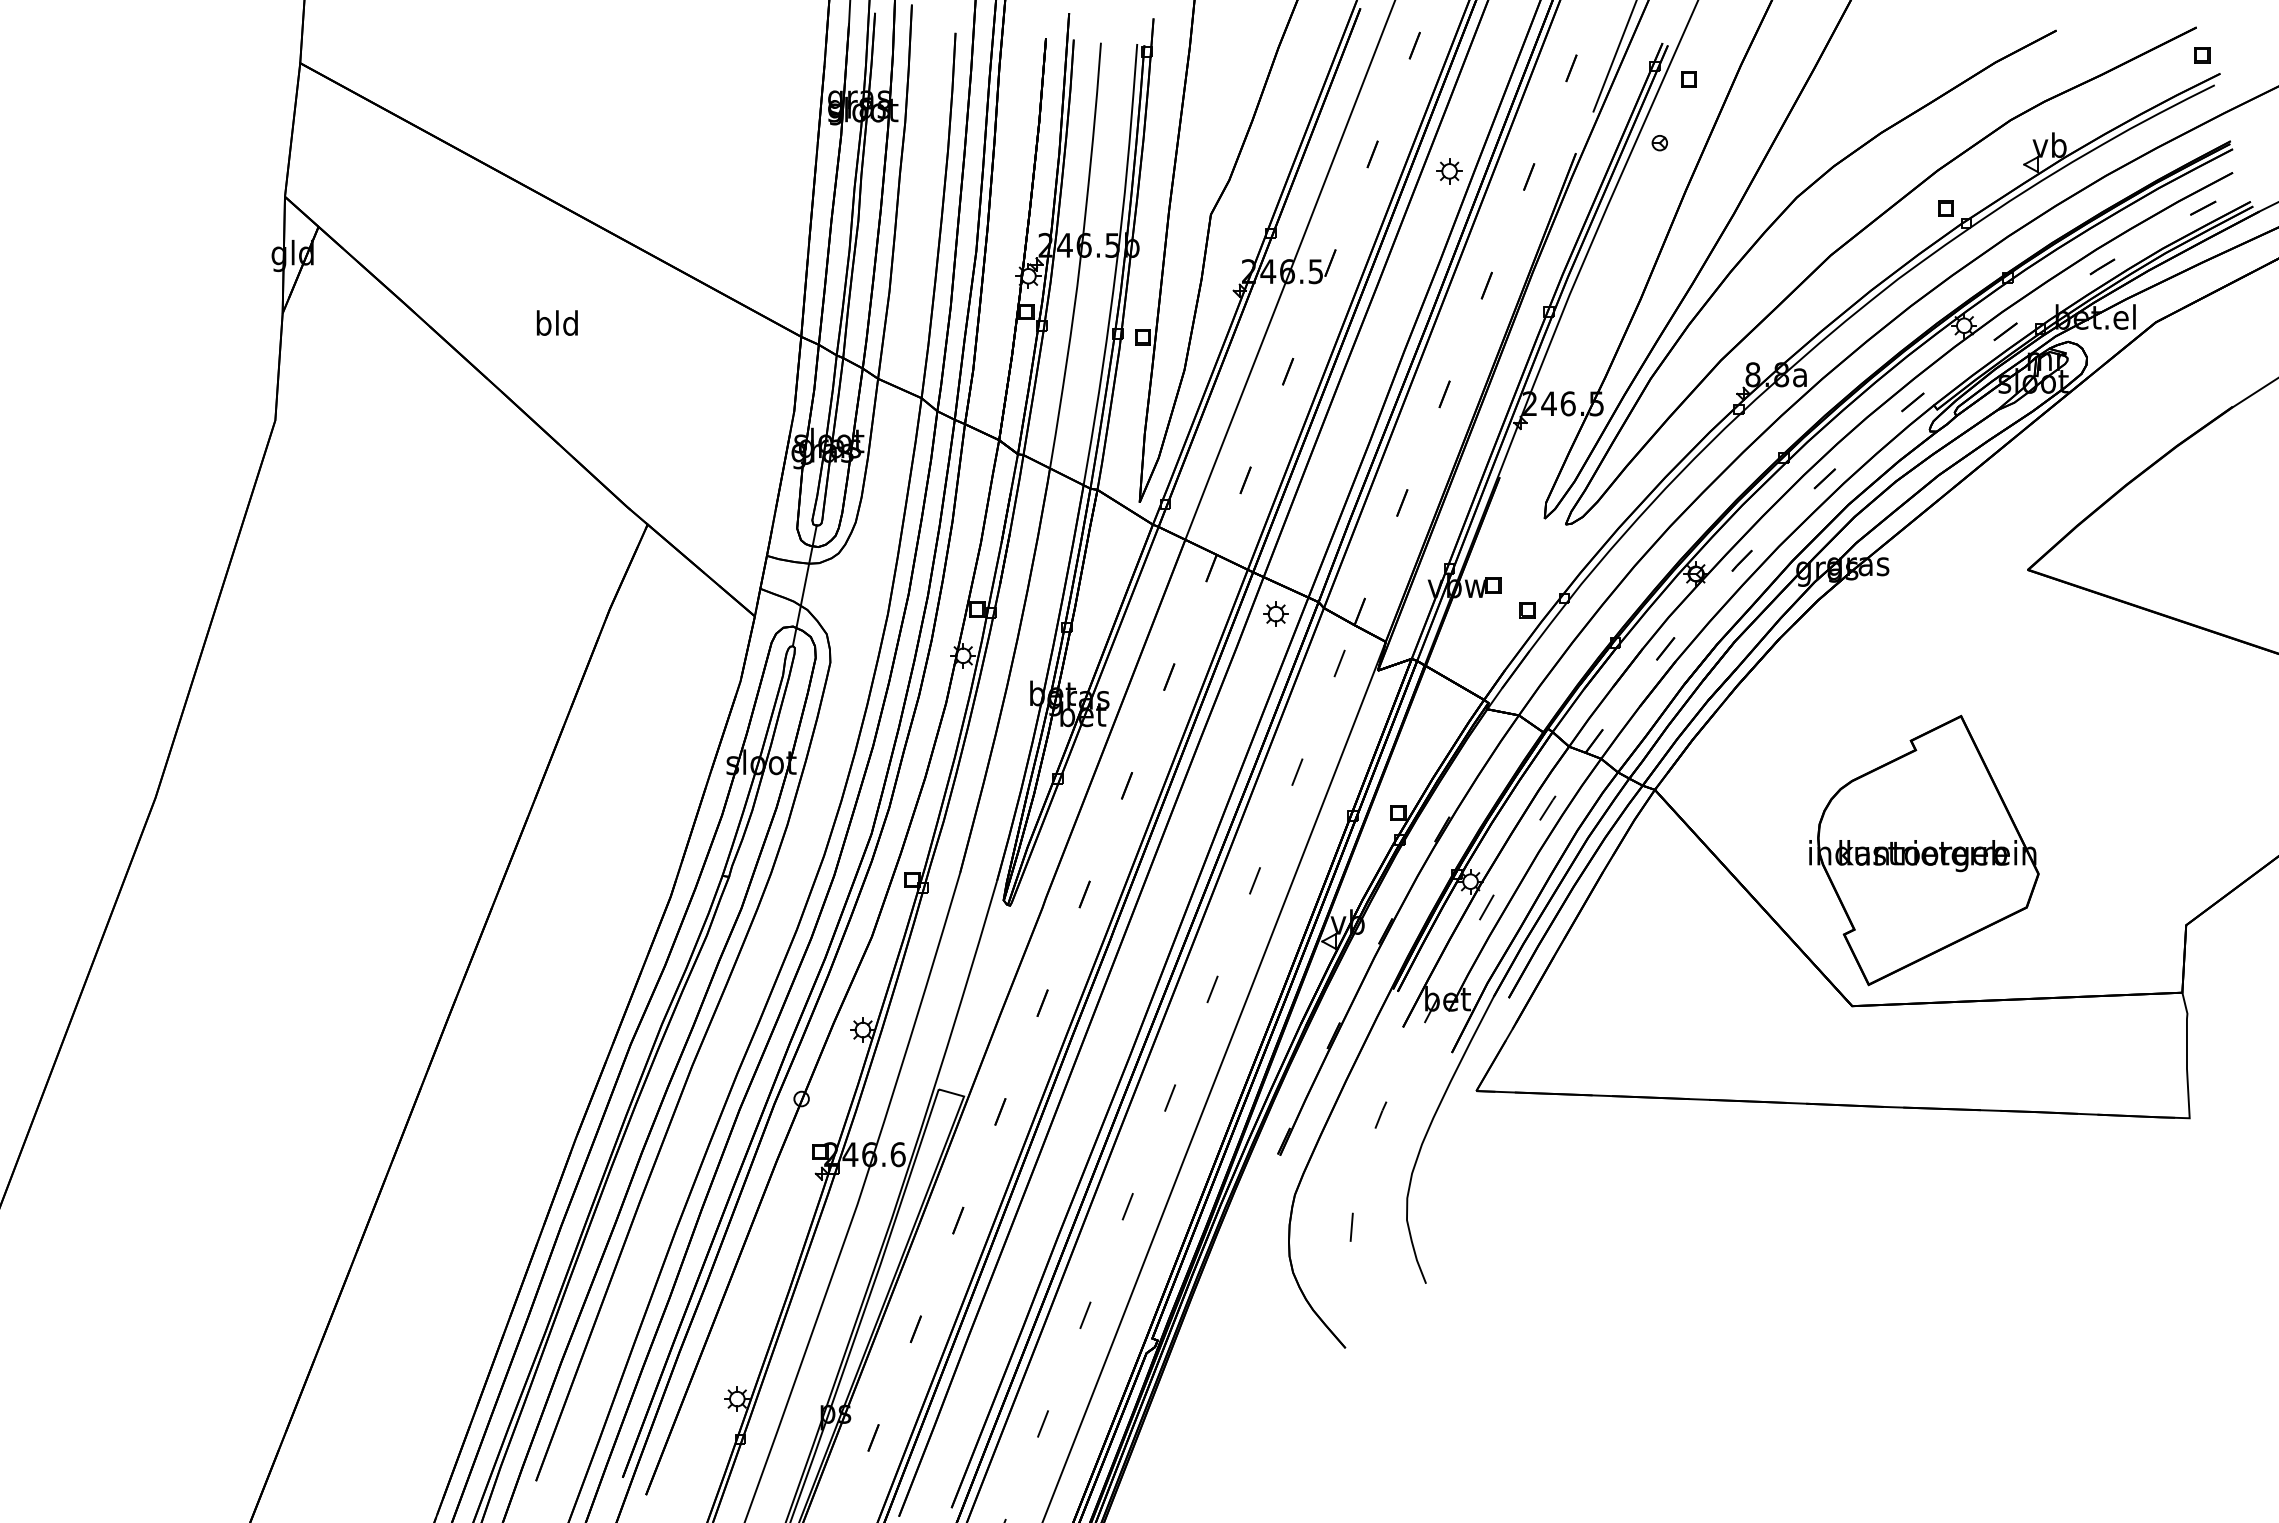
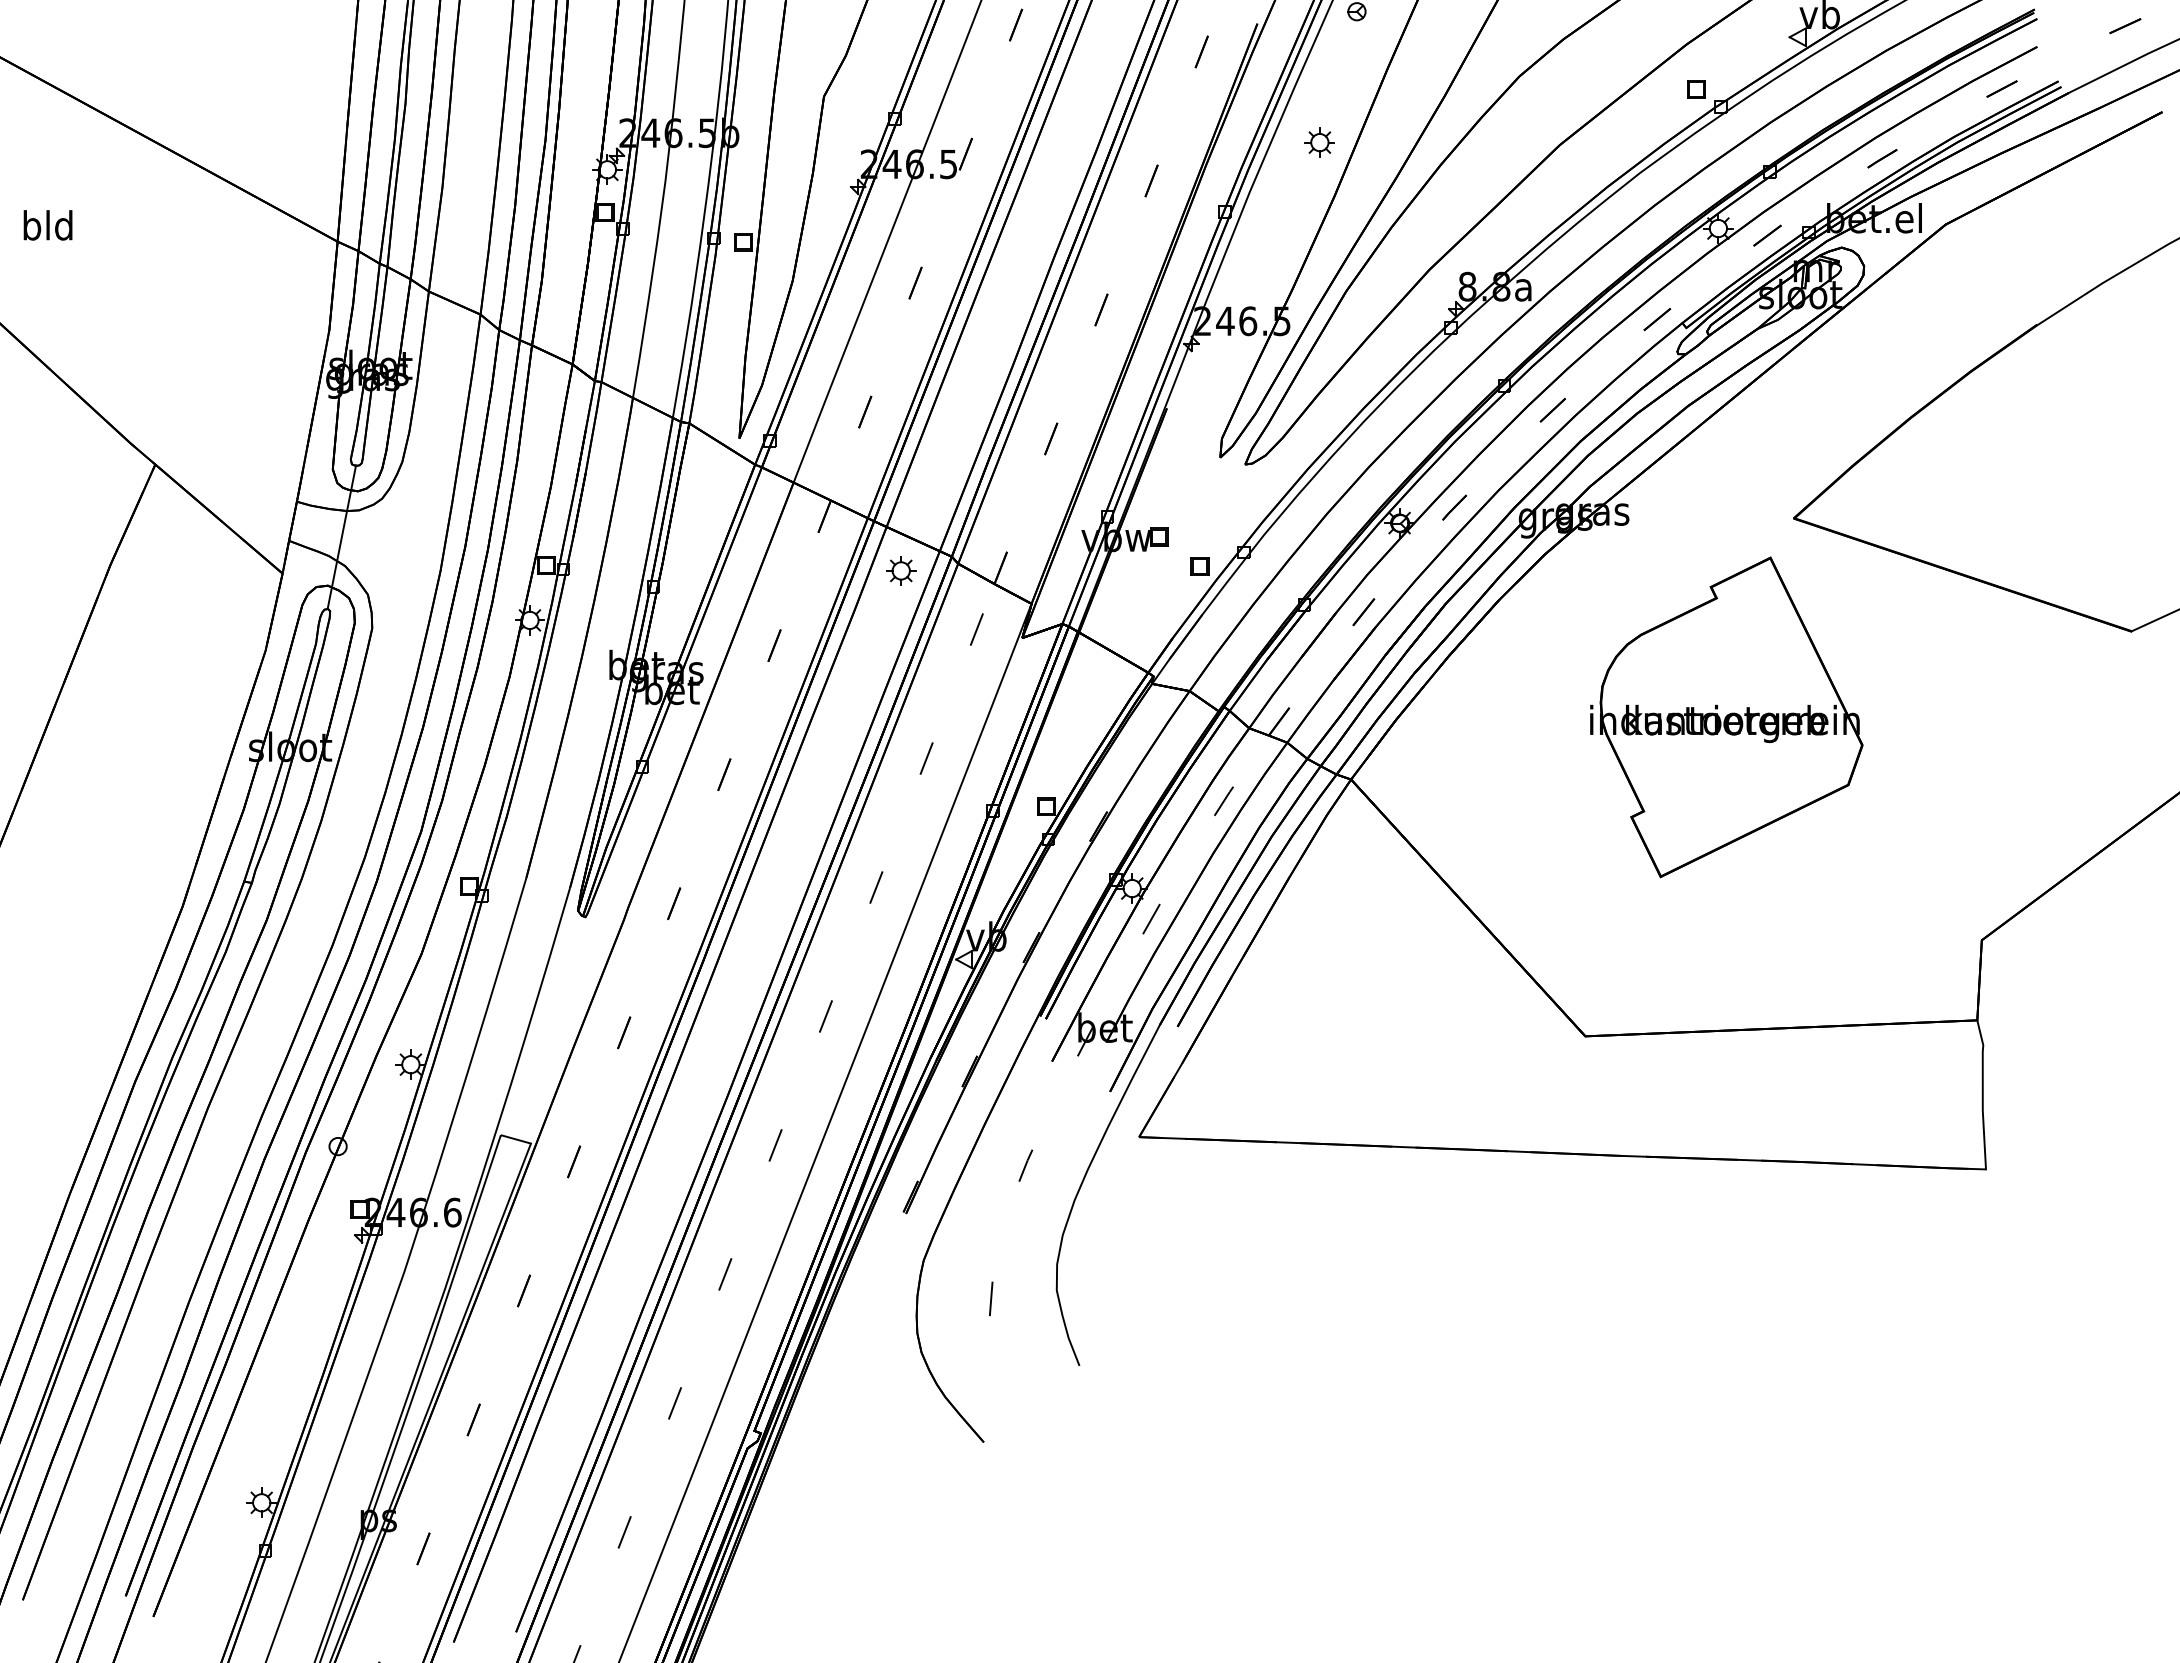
part: (1449, 171) -> (1319, 142), moved
part: (1924, 850) -> (1726, 717), moved

